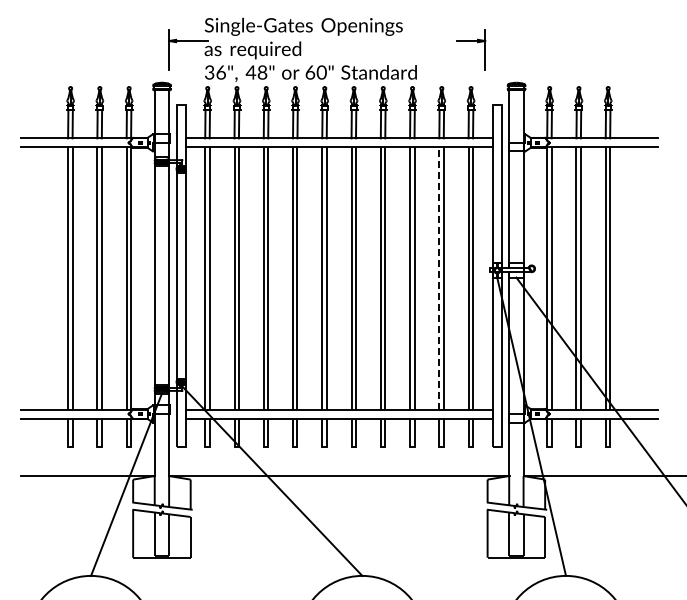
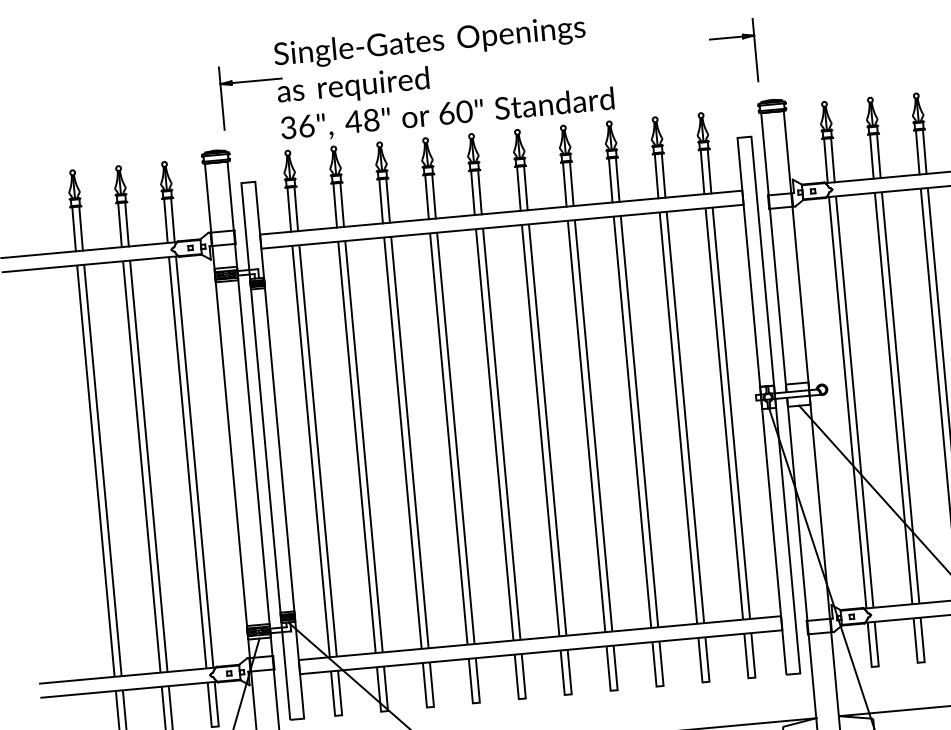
part: (471, 41) -> (732, 38), moved
line: (439, 277) -> (678, 416), dashed -> solid

